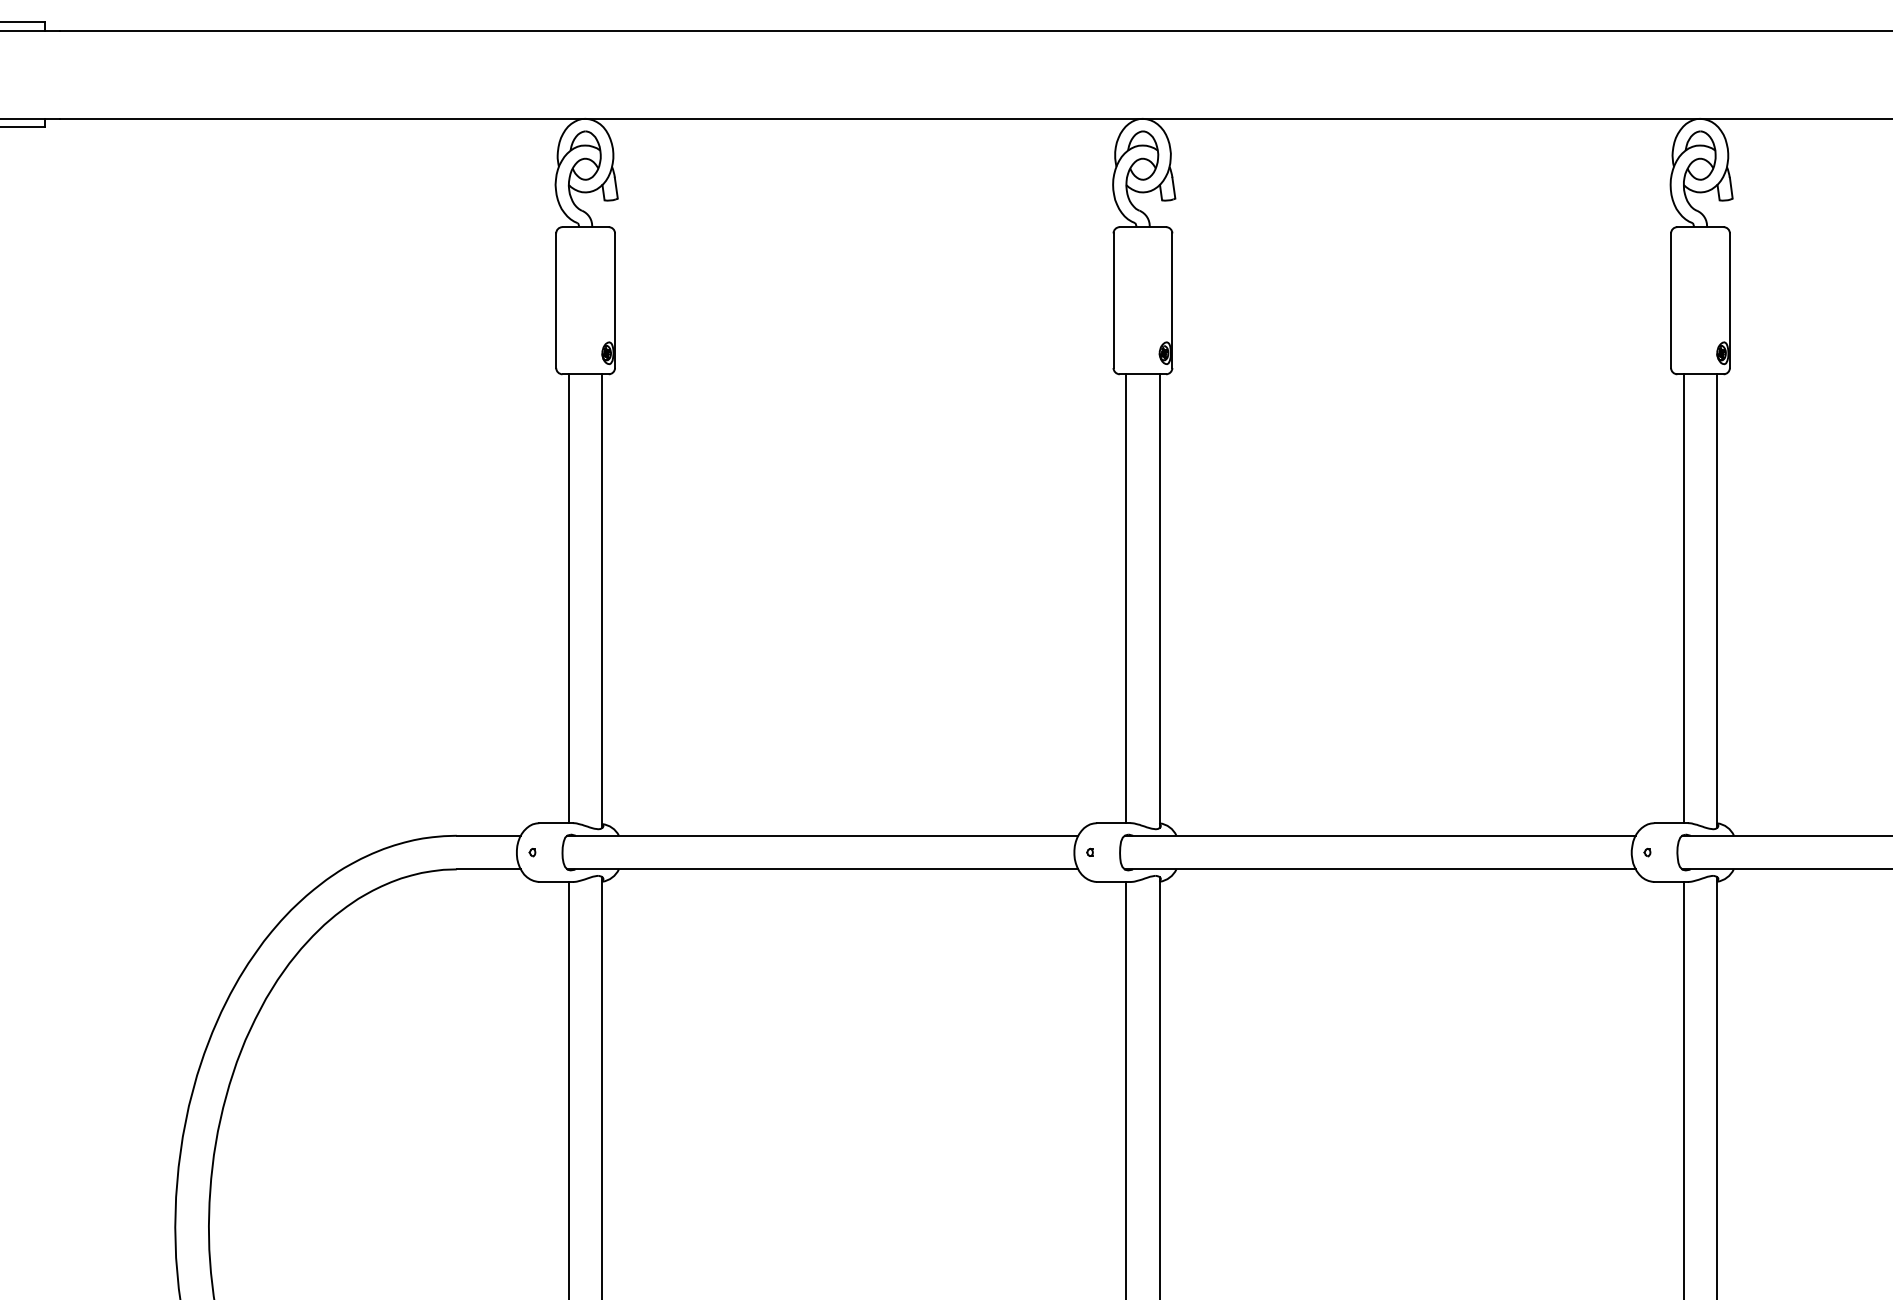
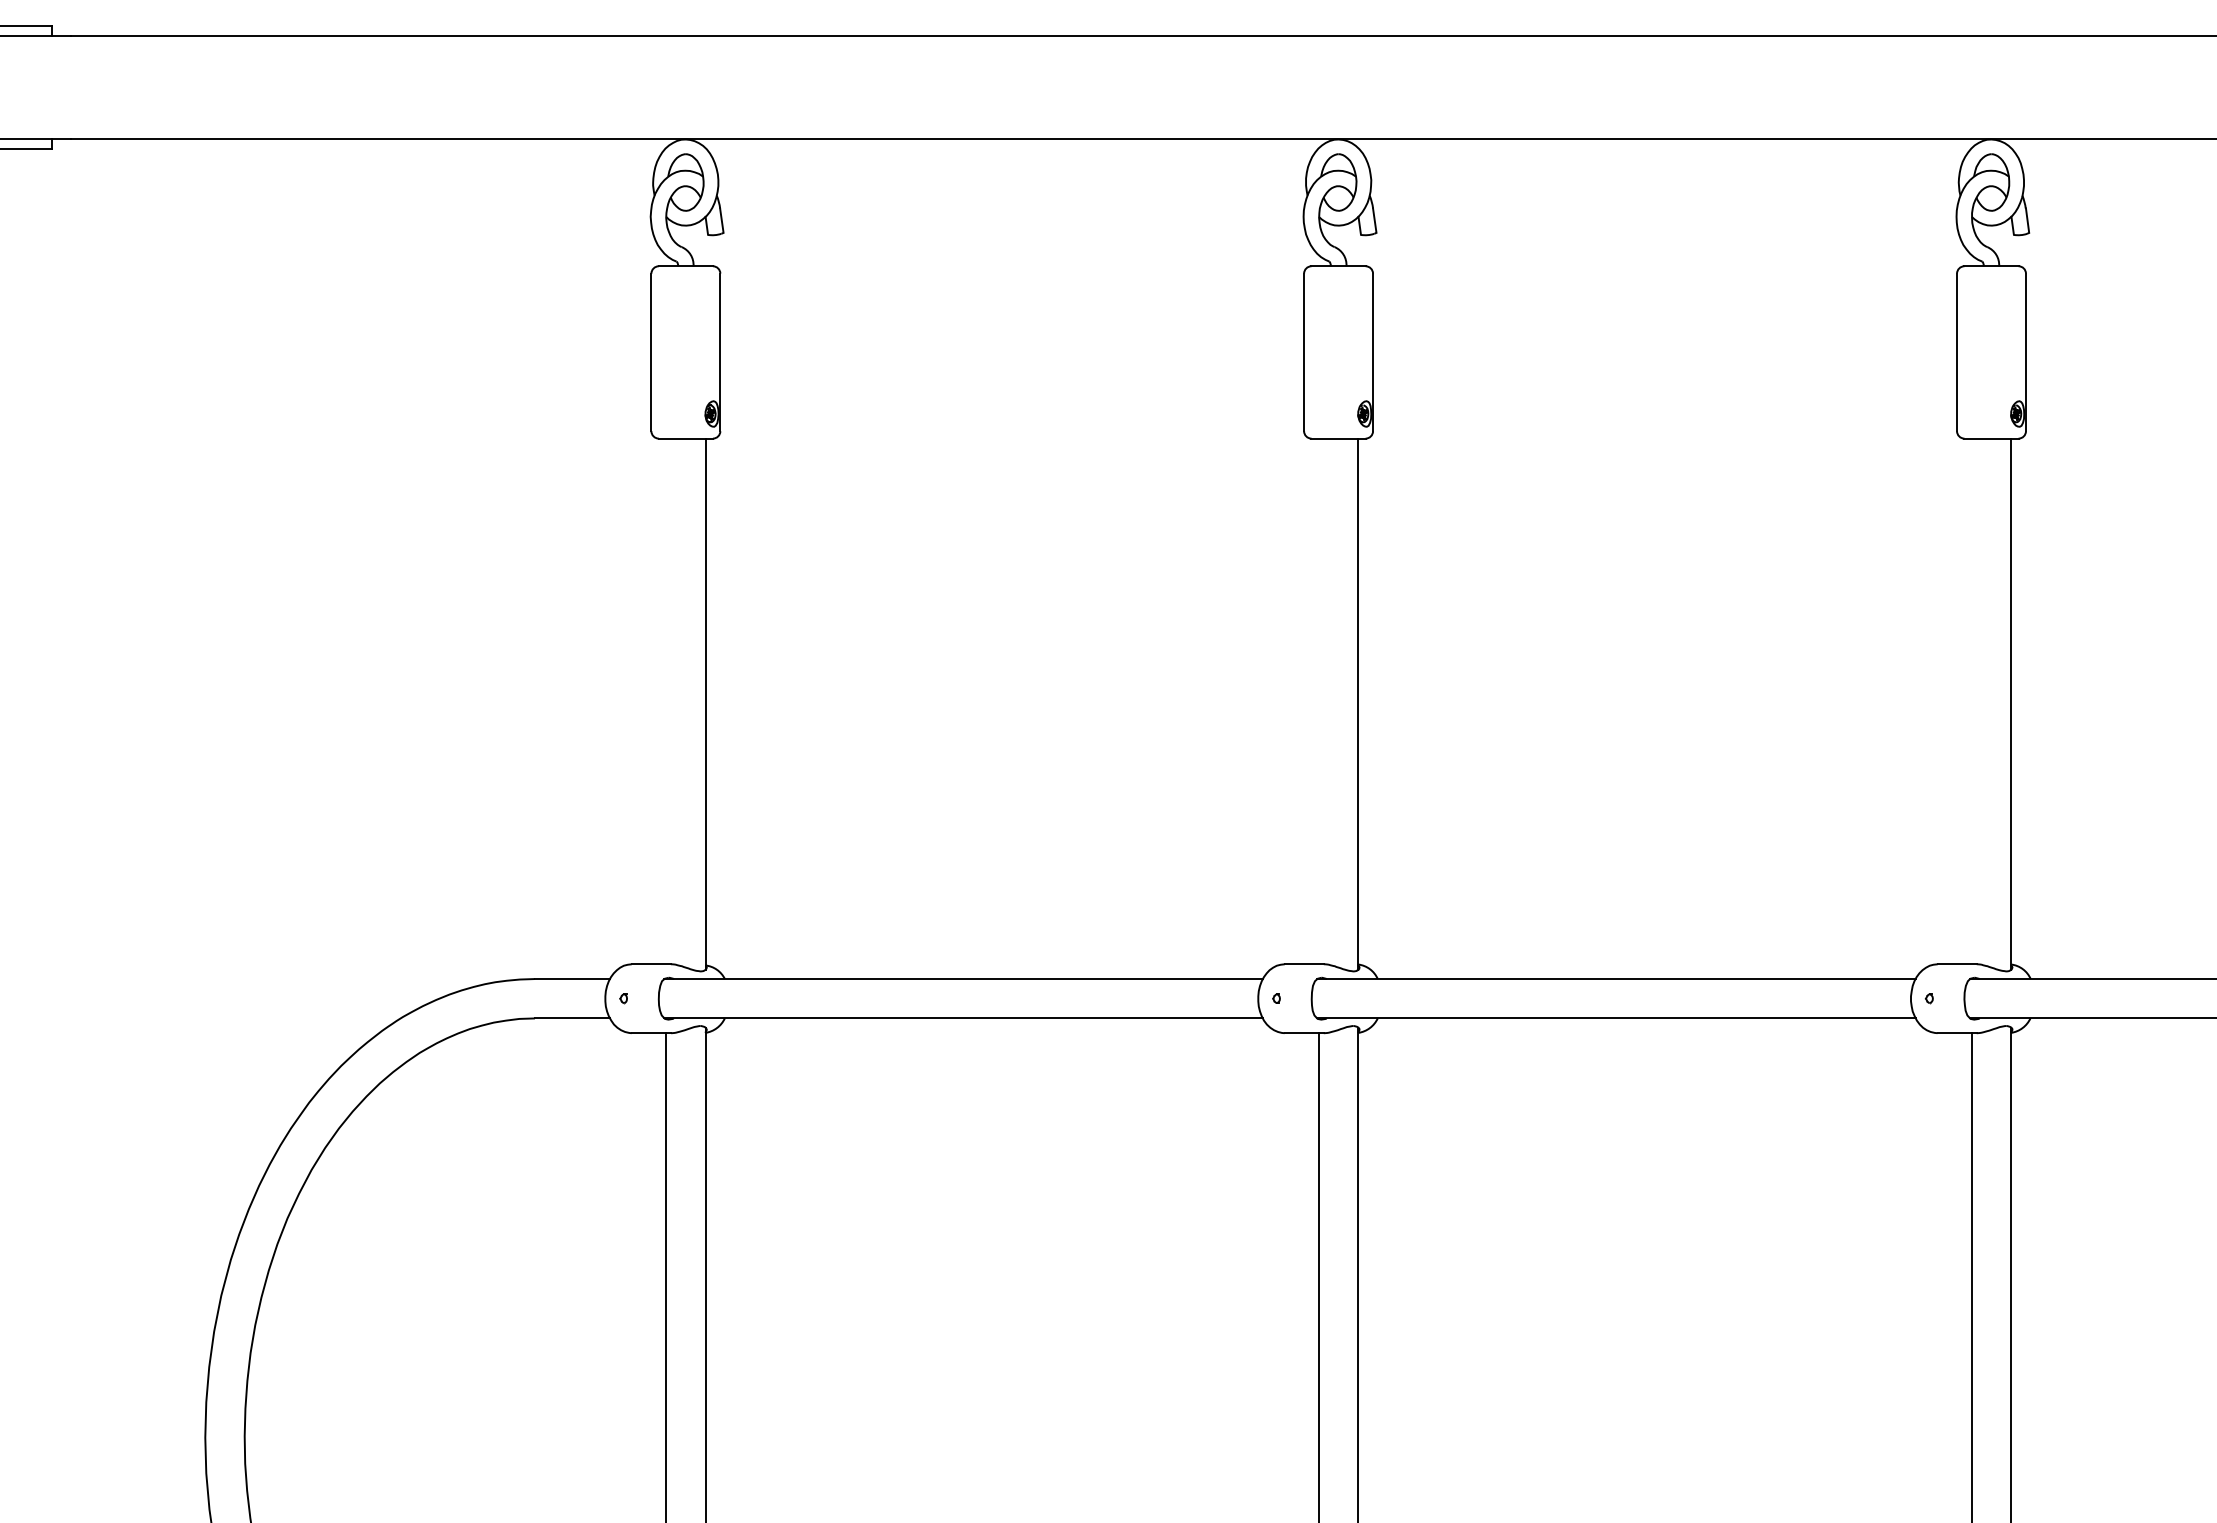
line: (569, 598) -> (666, 701), removed
line: (1125, 598) -> (1318, 701), removed
line: (1683, 598) -> (1971, 701), removed

